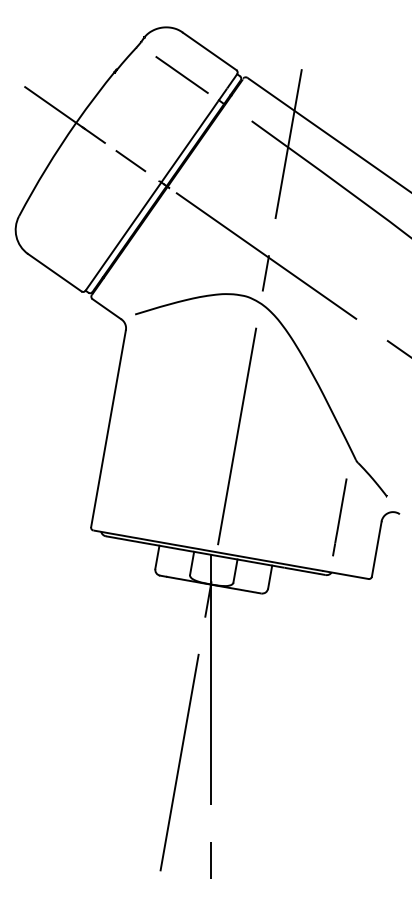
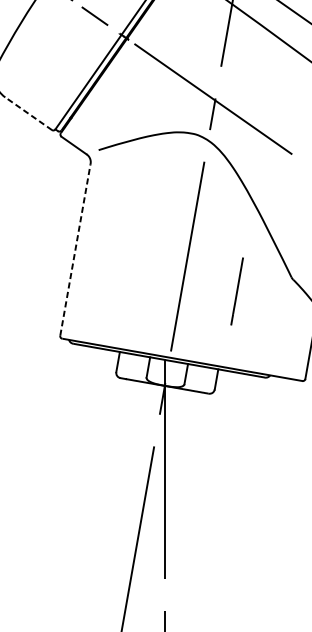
line: (54, 272) -> (28, 113), solid -> dashed
line: (108, 428) -> (75, 249), solid -> dashed
line: (339, 517) -> (236, 291), moved

